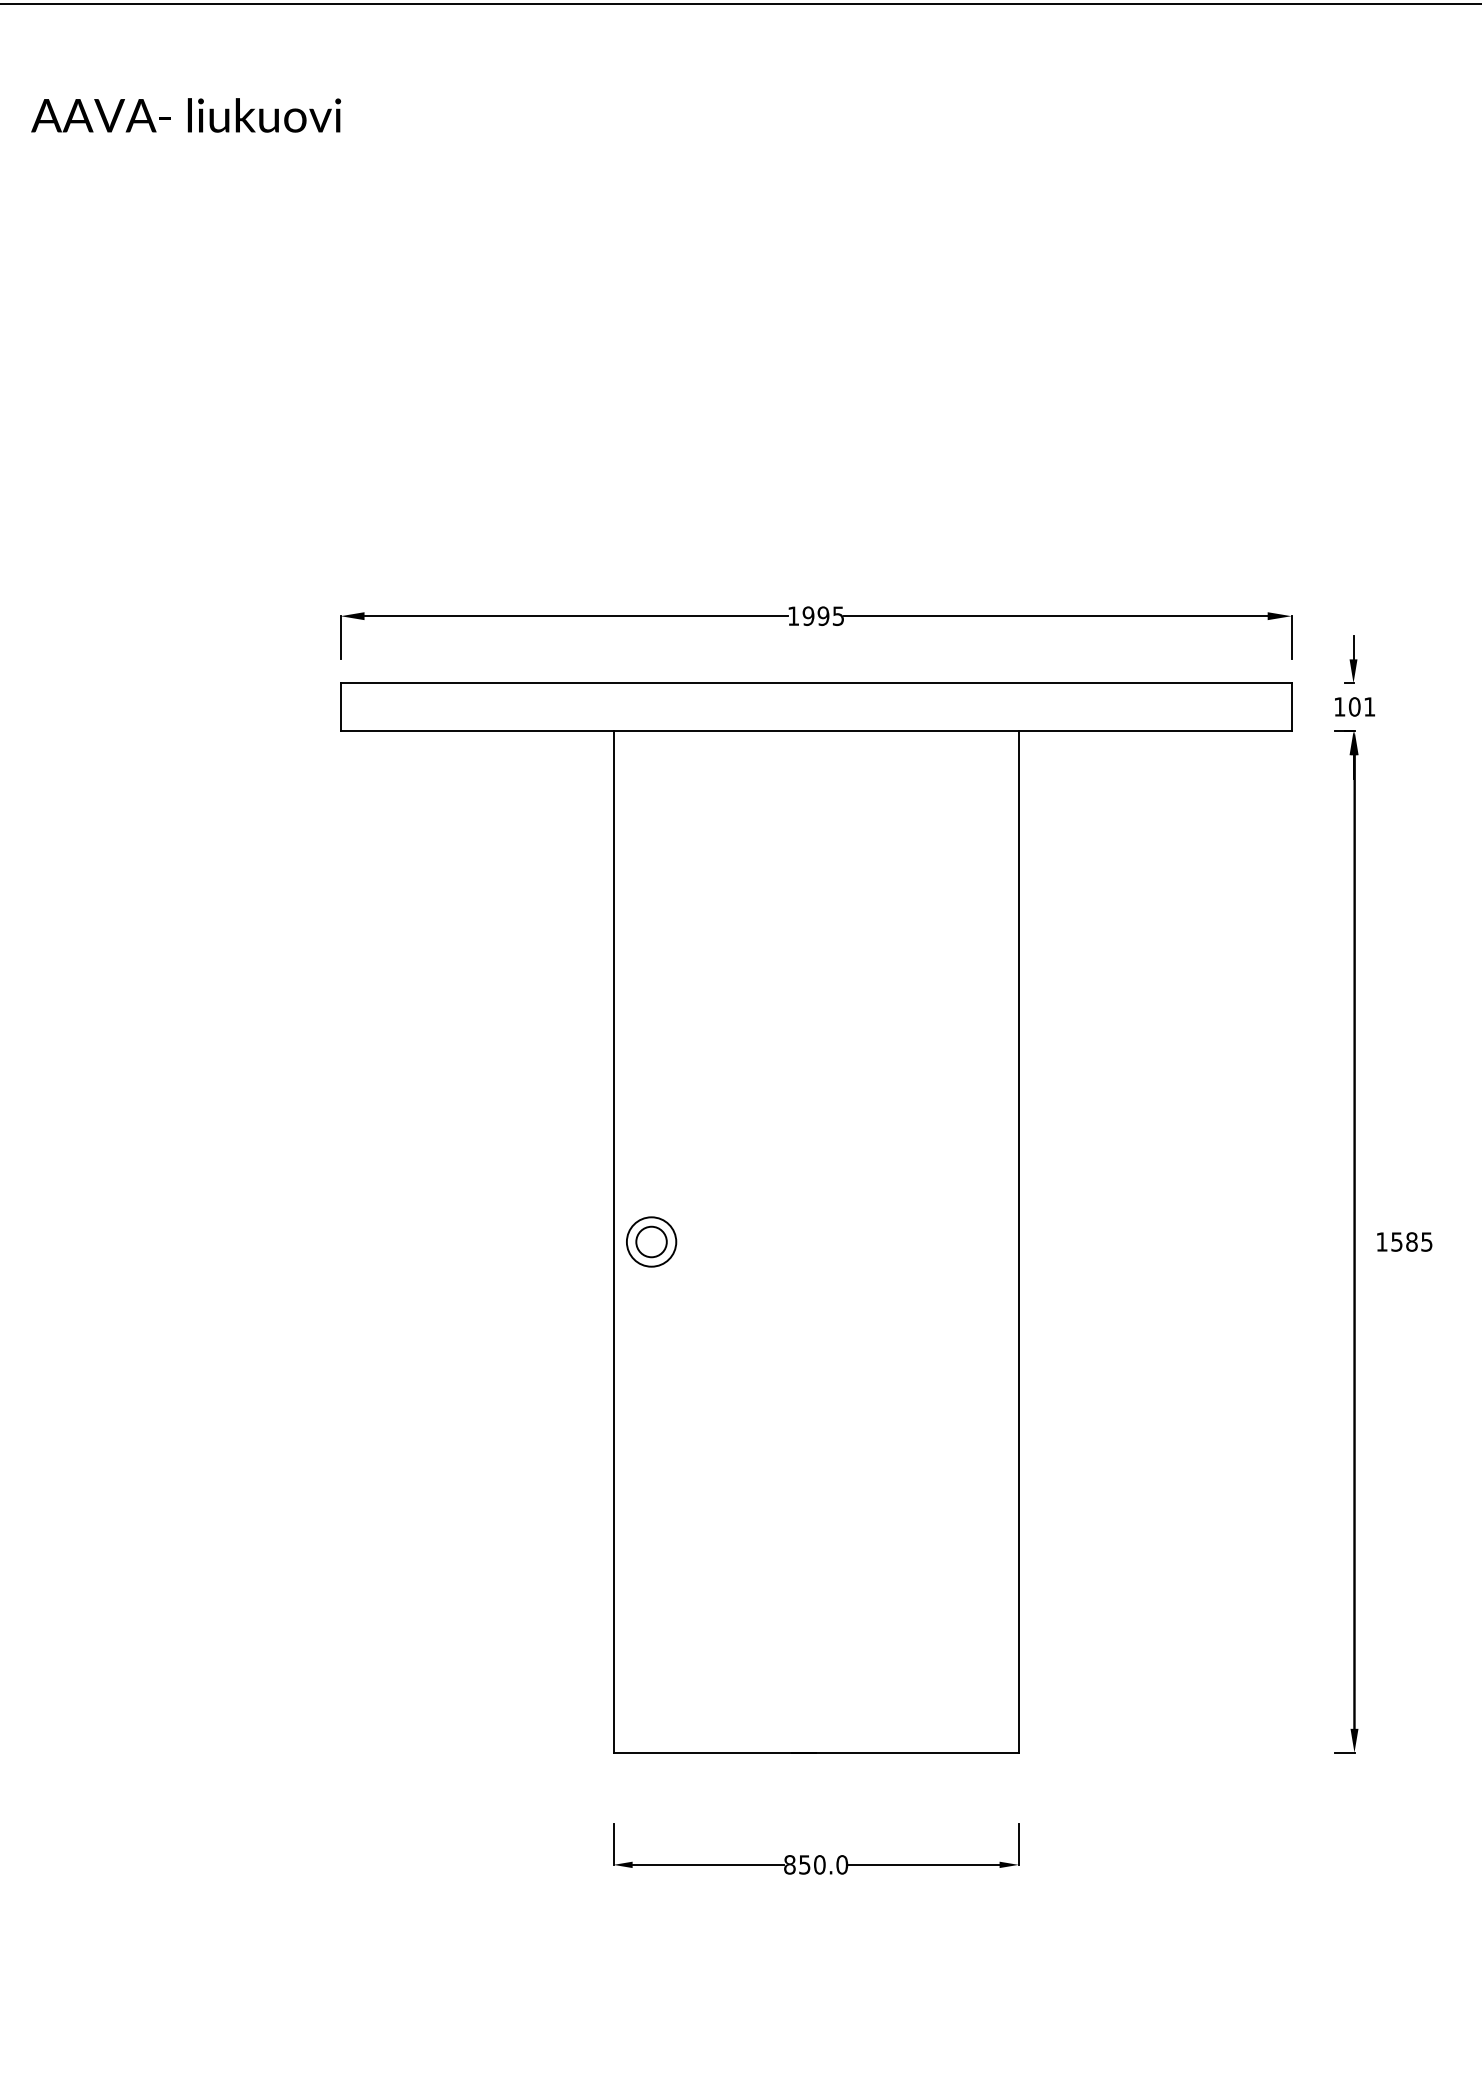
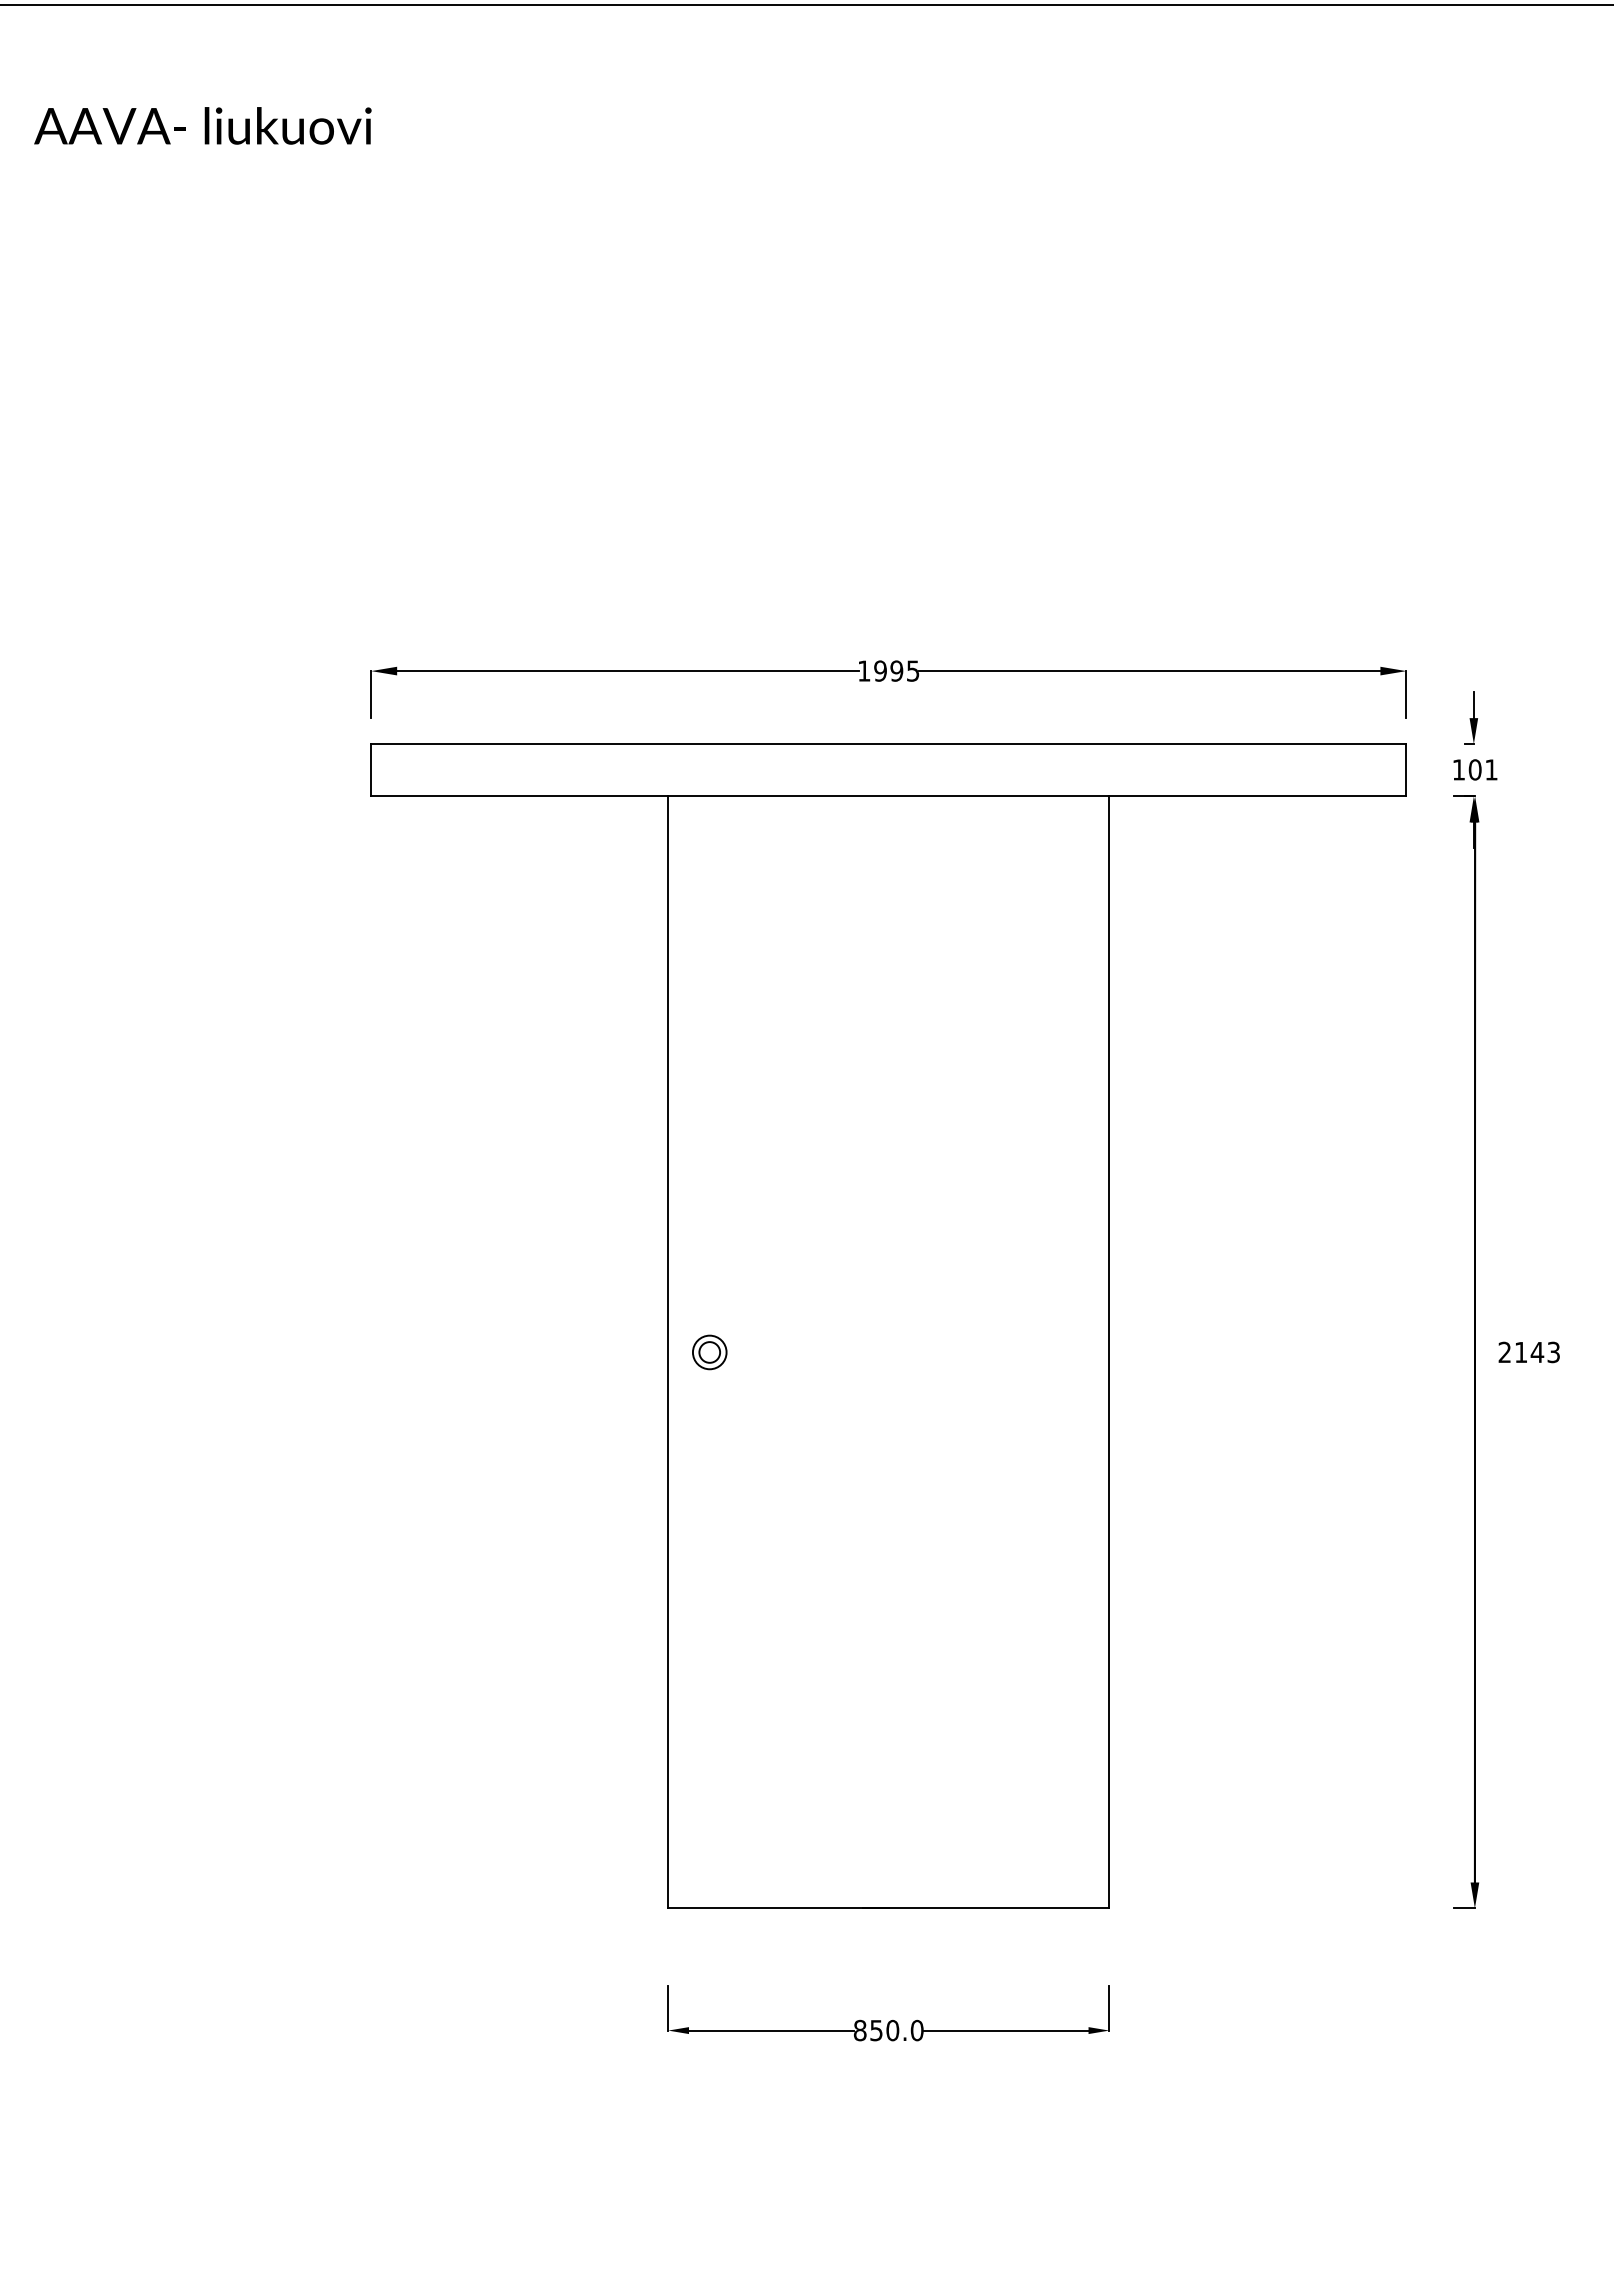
part: (651, 1242) -> (709, 1352), size x0.62
text: (1403, 1242) -> (1528, 1352), 1585 -> 2143

